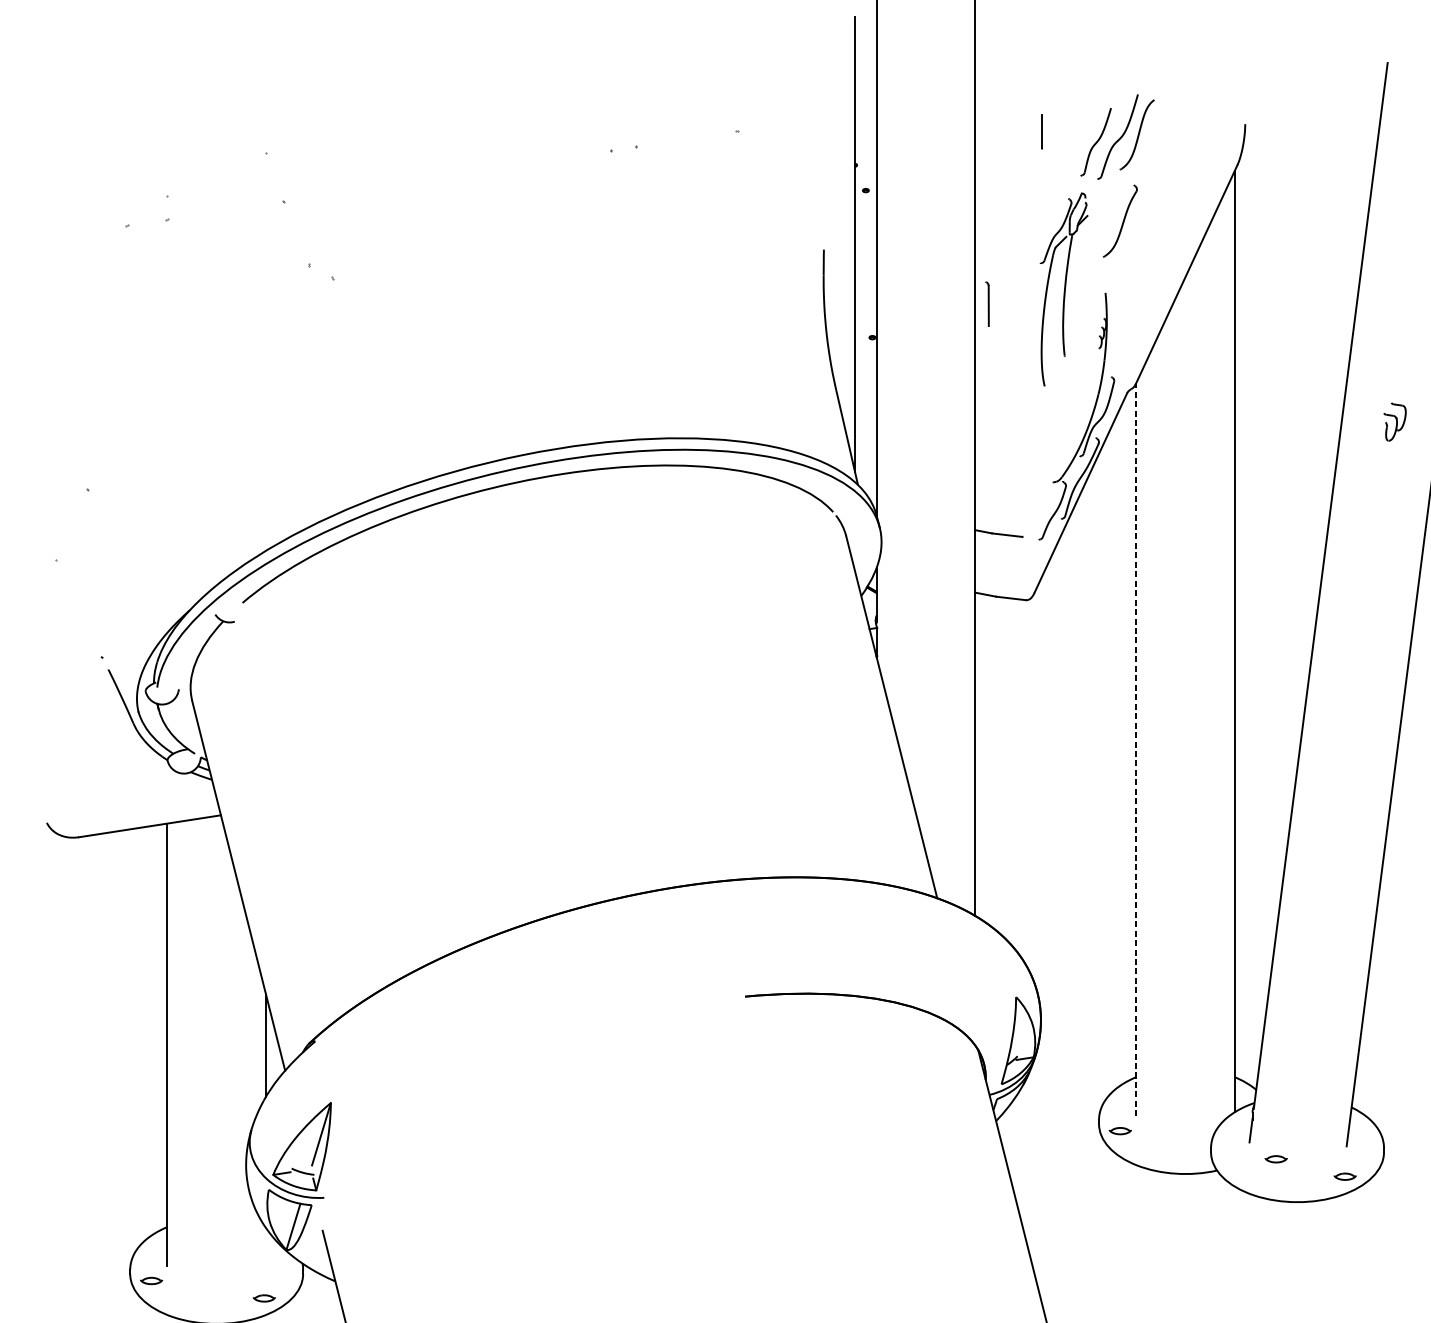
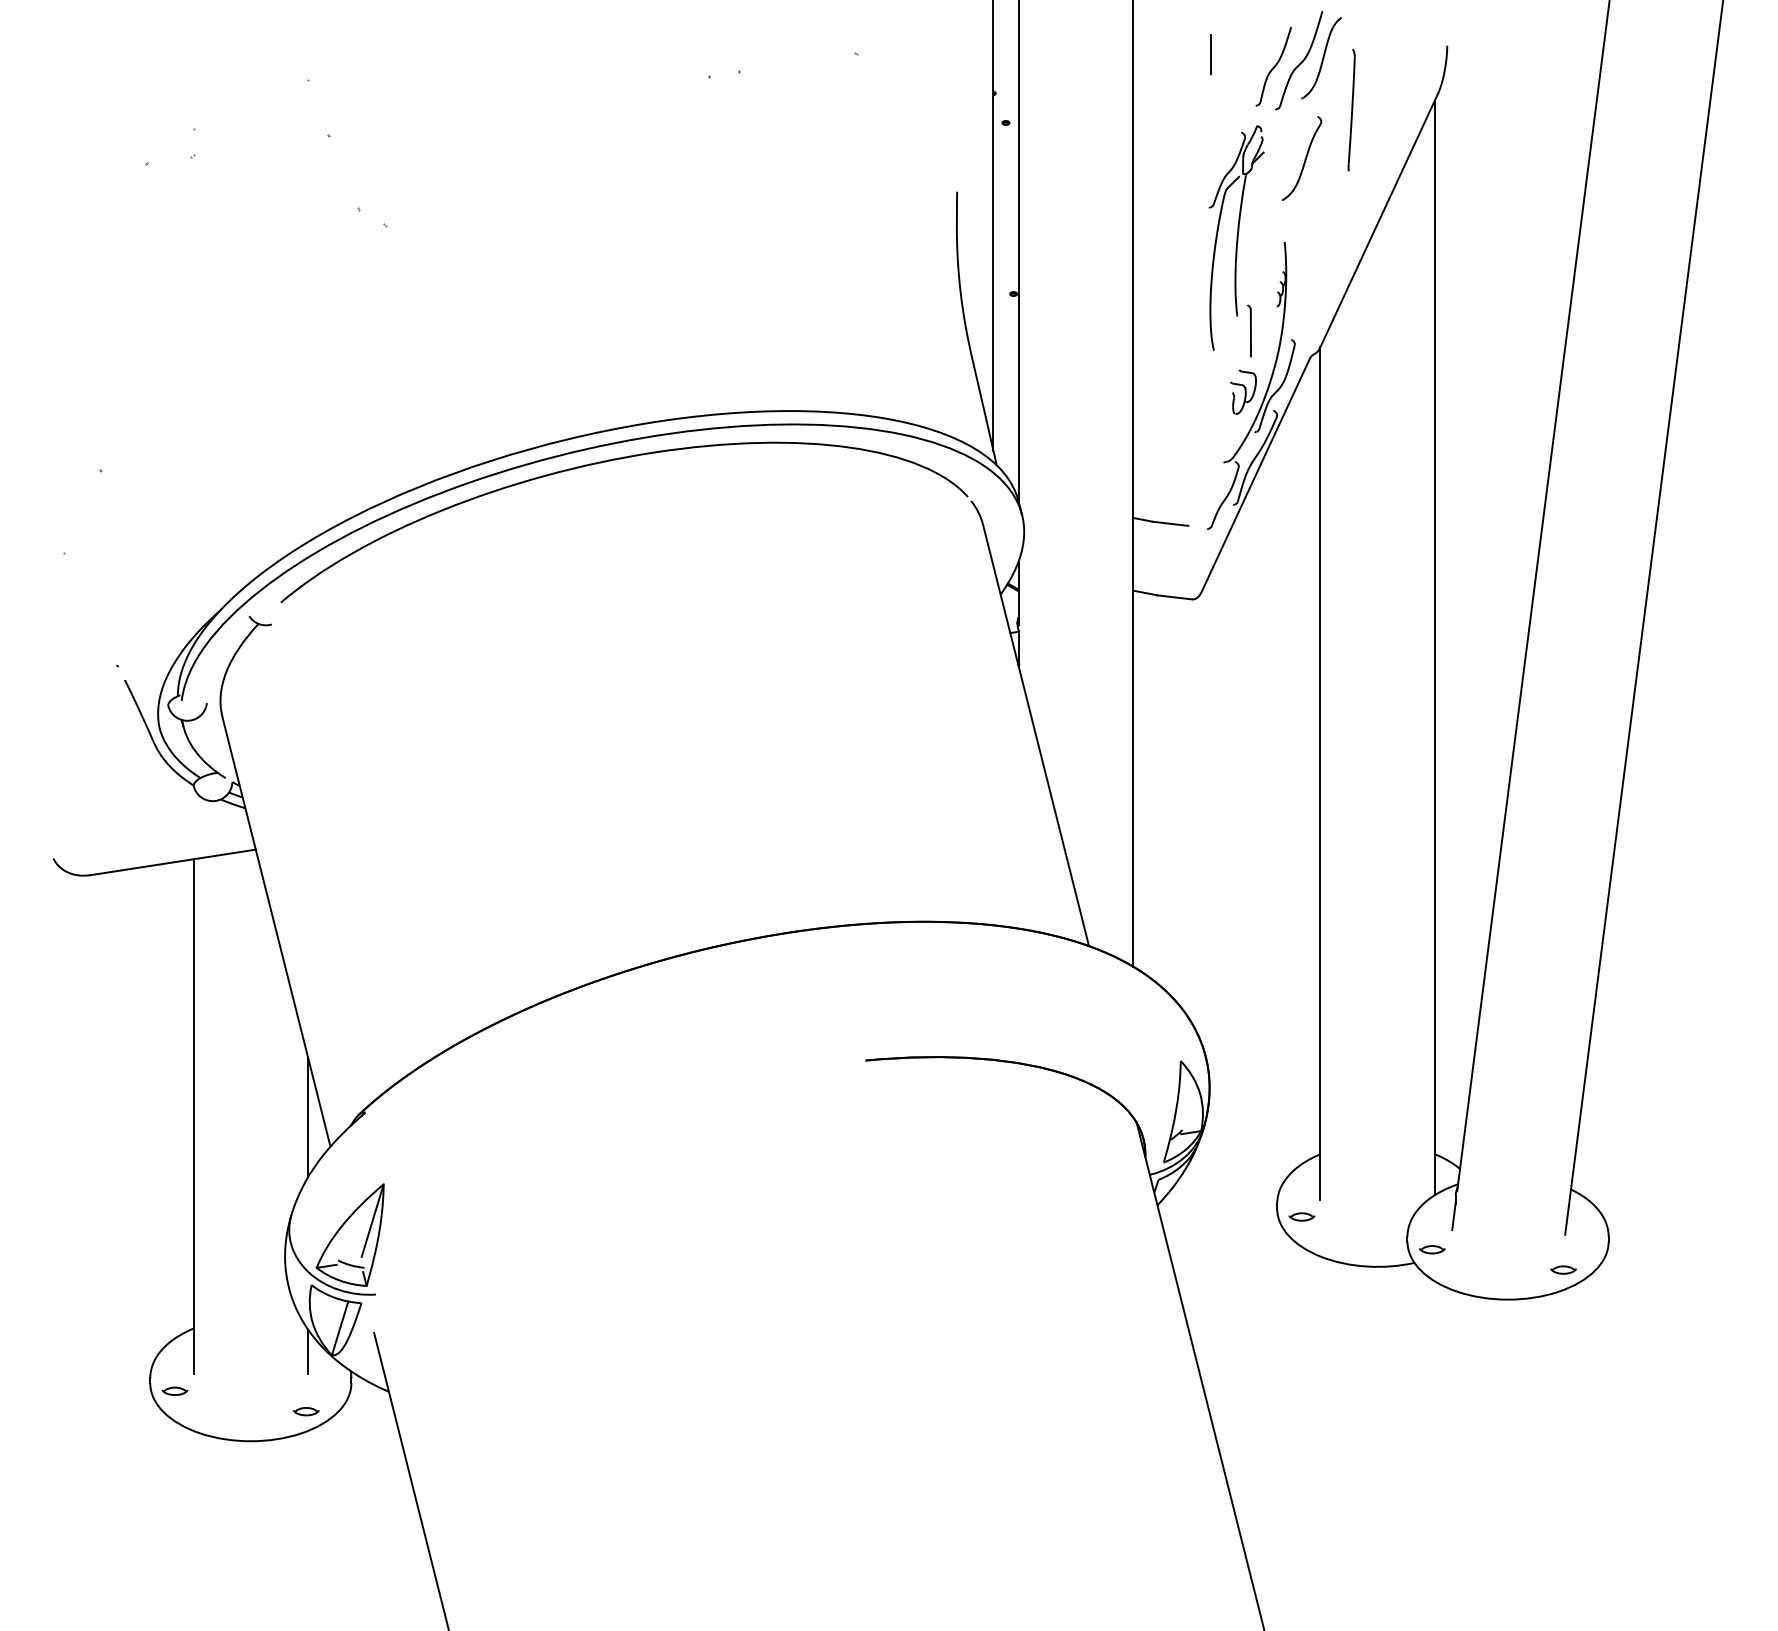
part: (1162, 179) -> (1351, 109), added
part: (986, 303) -> (1248, 330), moved
part: (1395, 421) -> (1243, 391), moved
line: (1136, 748) -> (1320, 772), dashed -> solid
part: (1275, 1159) -> (1431, 1249), moved
line: (266, 1246) -> (308, 1351), added

